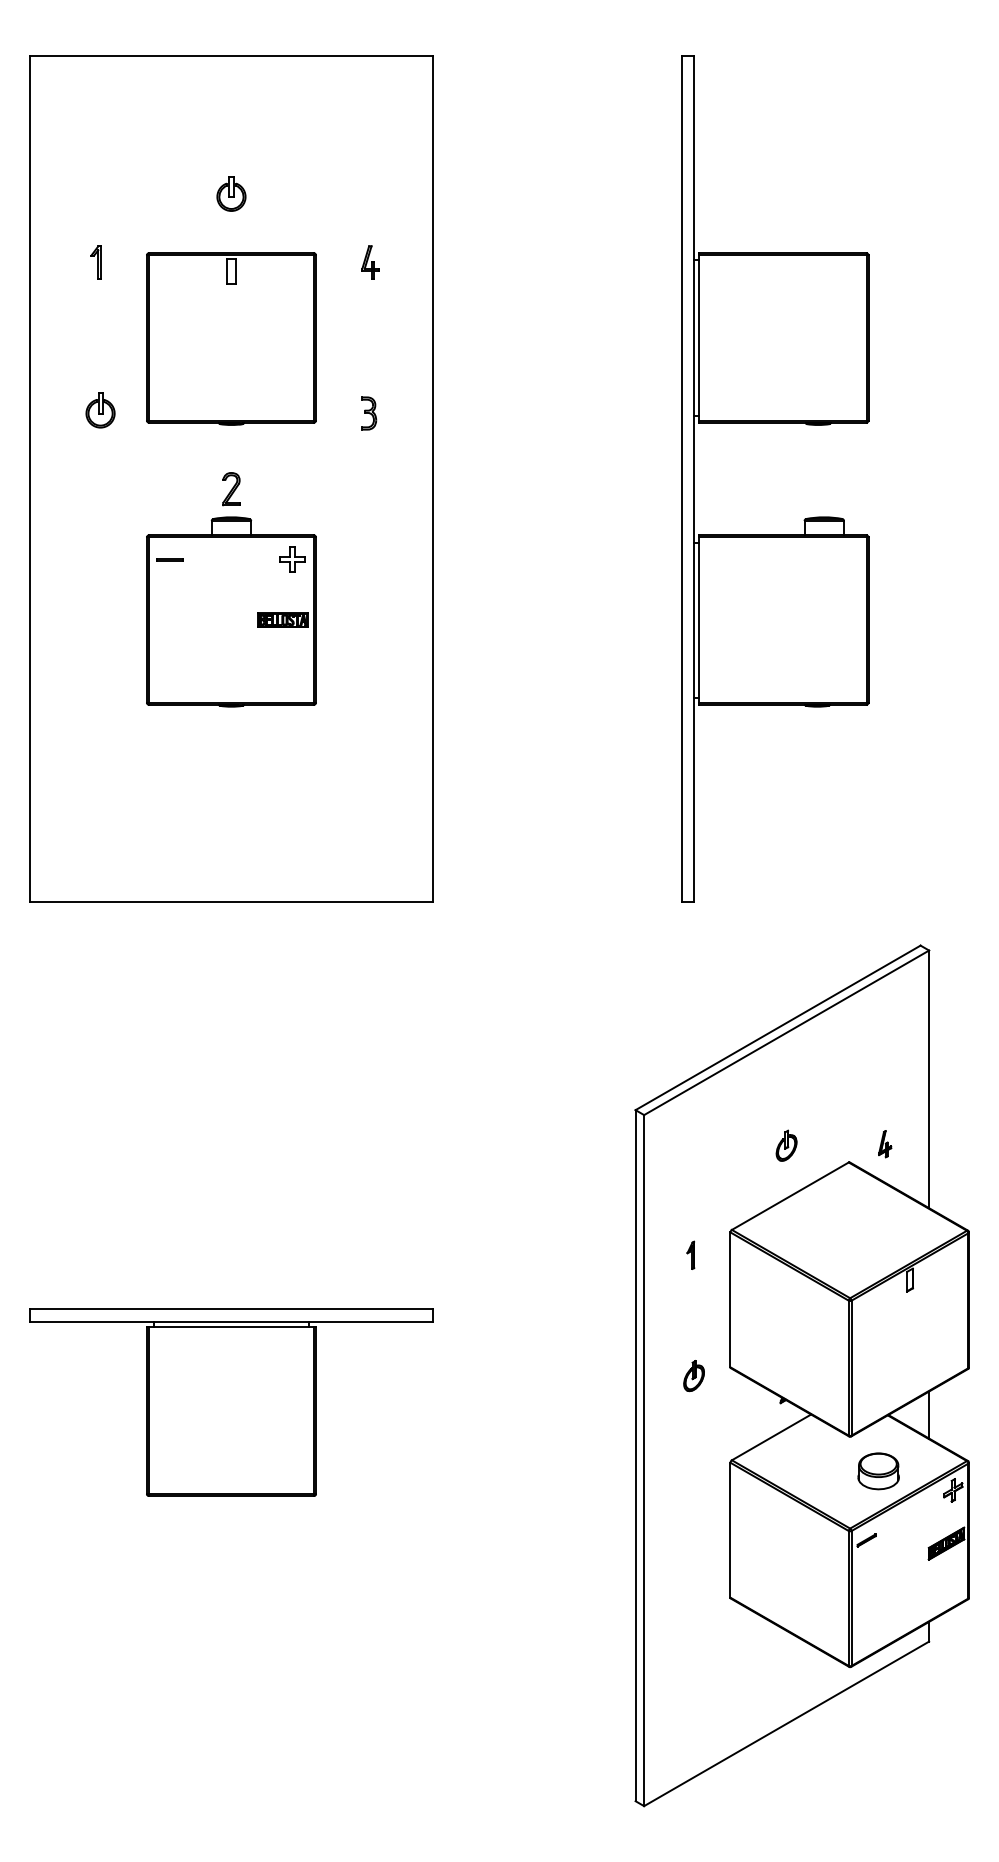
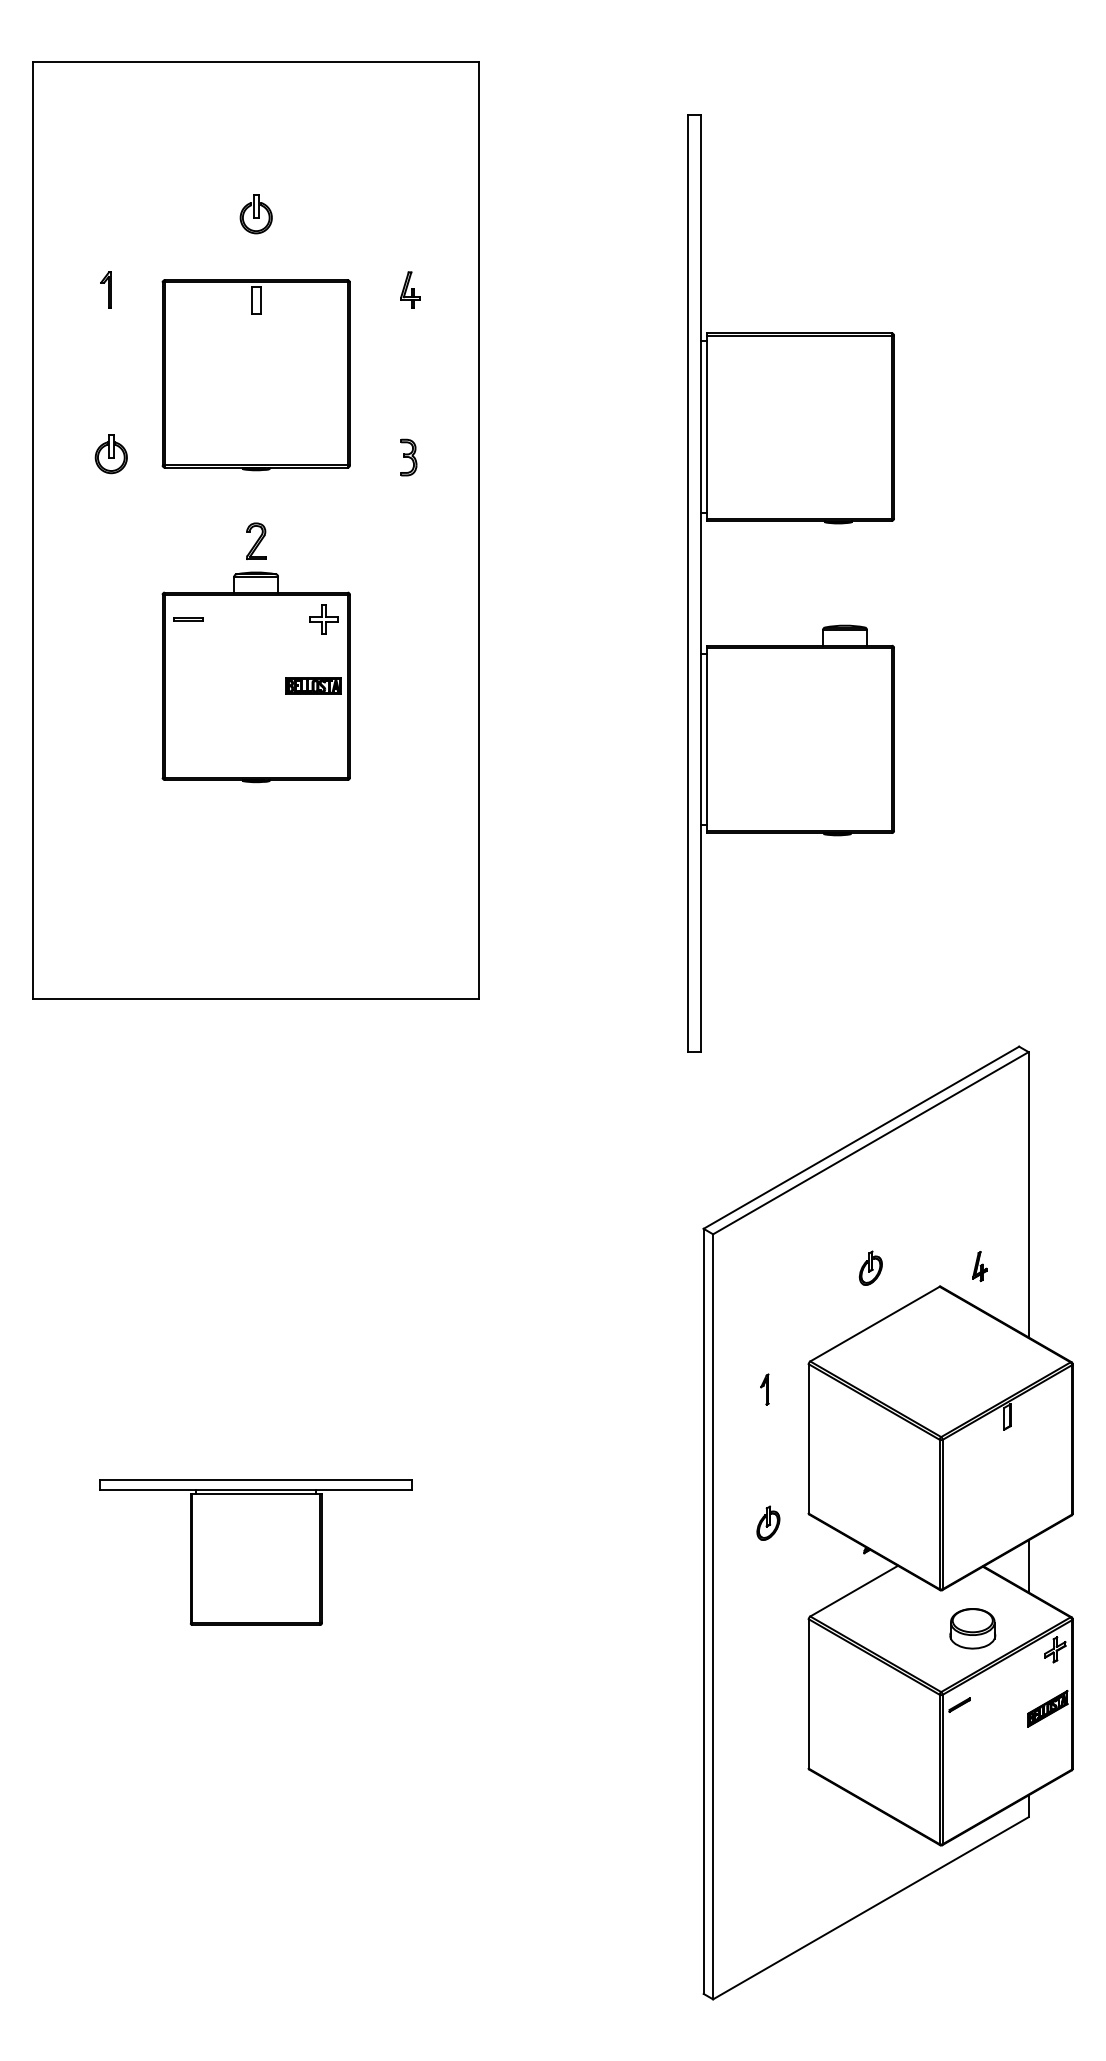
part: (804, 518) -> (823, 626), moved
part: (231, 1402) -> (256, 1552), size x0.7

